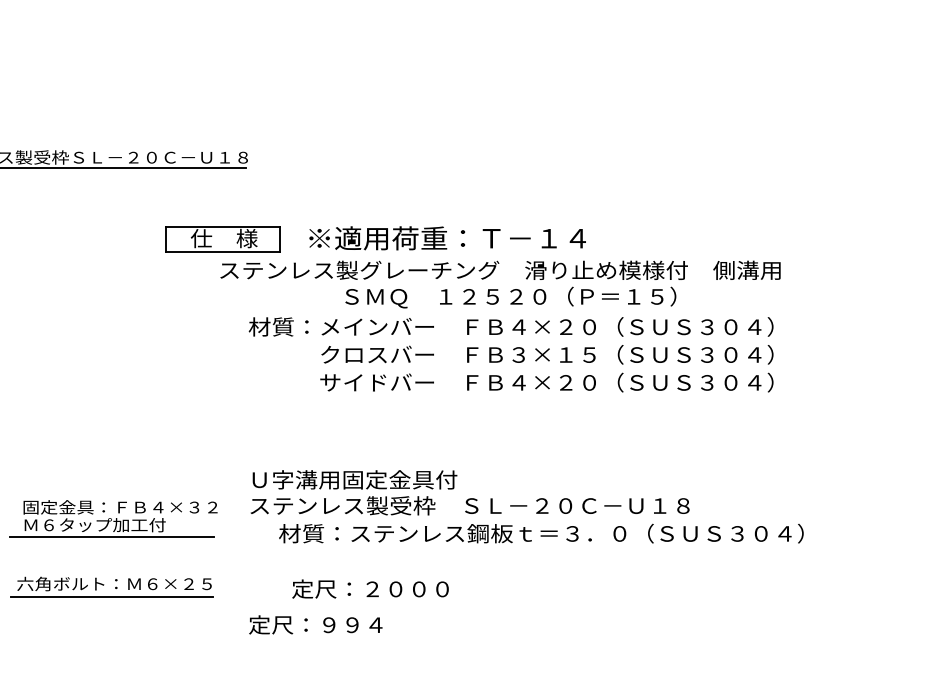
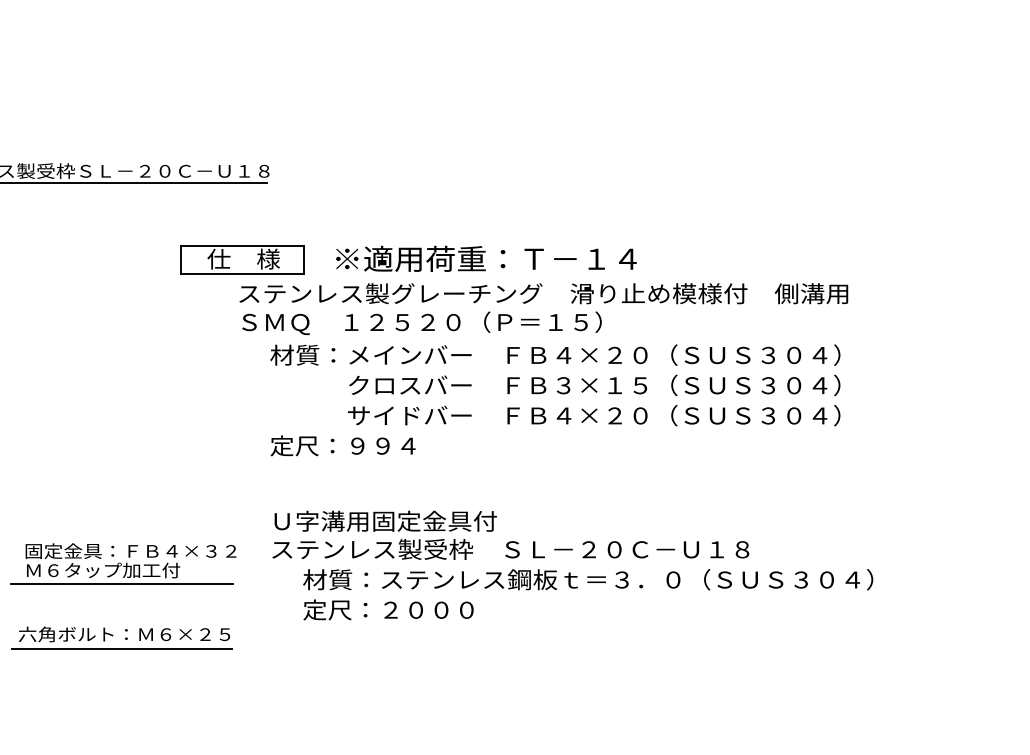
text: (510, 297) -> (421, 323), moved
text: (370, 588) -> (388, 609), moved
text: (315, 624) -> (342, 445), moved

